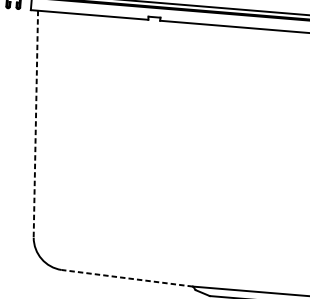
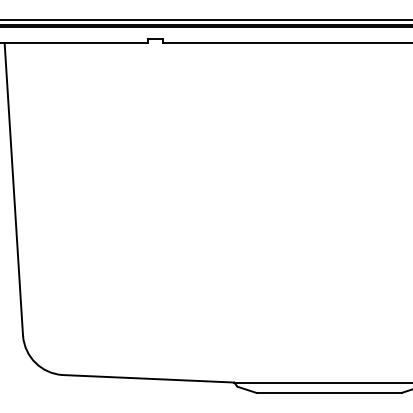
line: (35, 124) -> (13, 189), dashed -> solid
line: (127, 278) -> (148, 378), dashed -> solid

